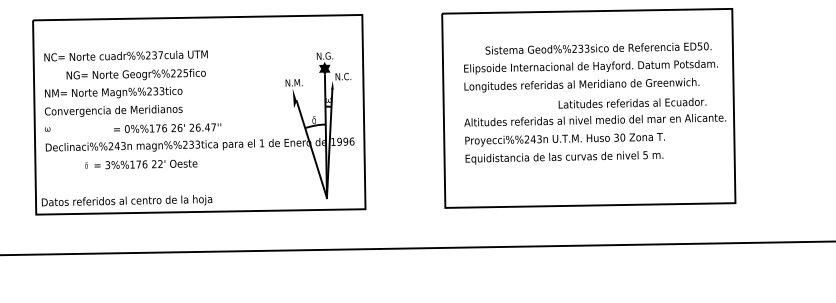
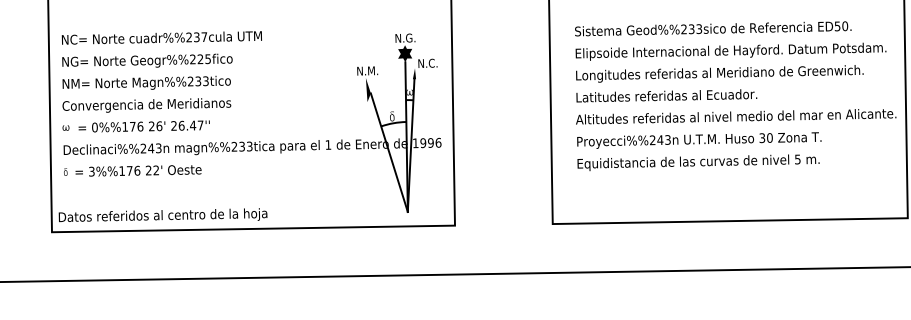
text: (598, 48) -> (713, 28), moved
text: (135, 74) -> (146, 60), moved
text: (632, 103) -> (666, 96), moved
text: (167, 128) -> (144, 126), moved
text: (141, 164) -> (133, 170), moved

